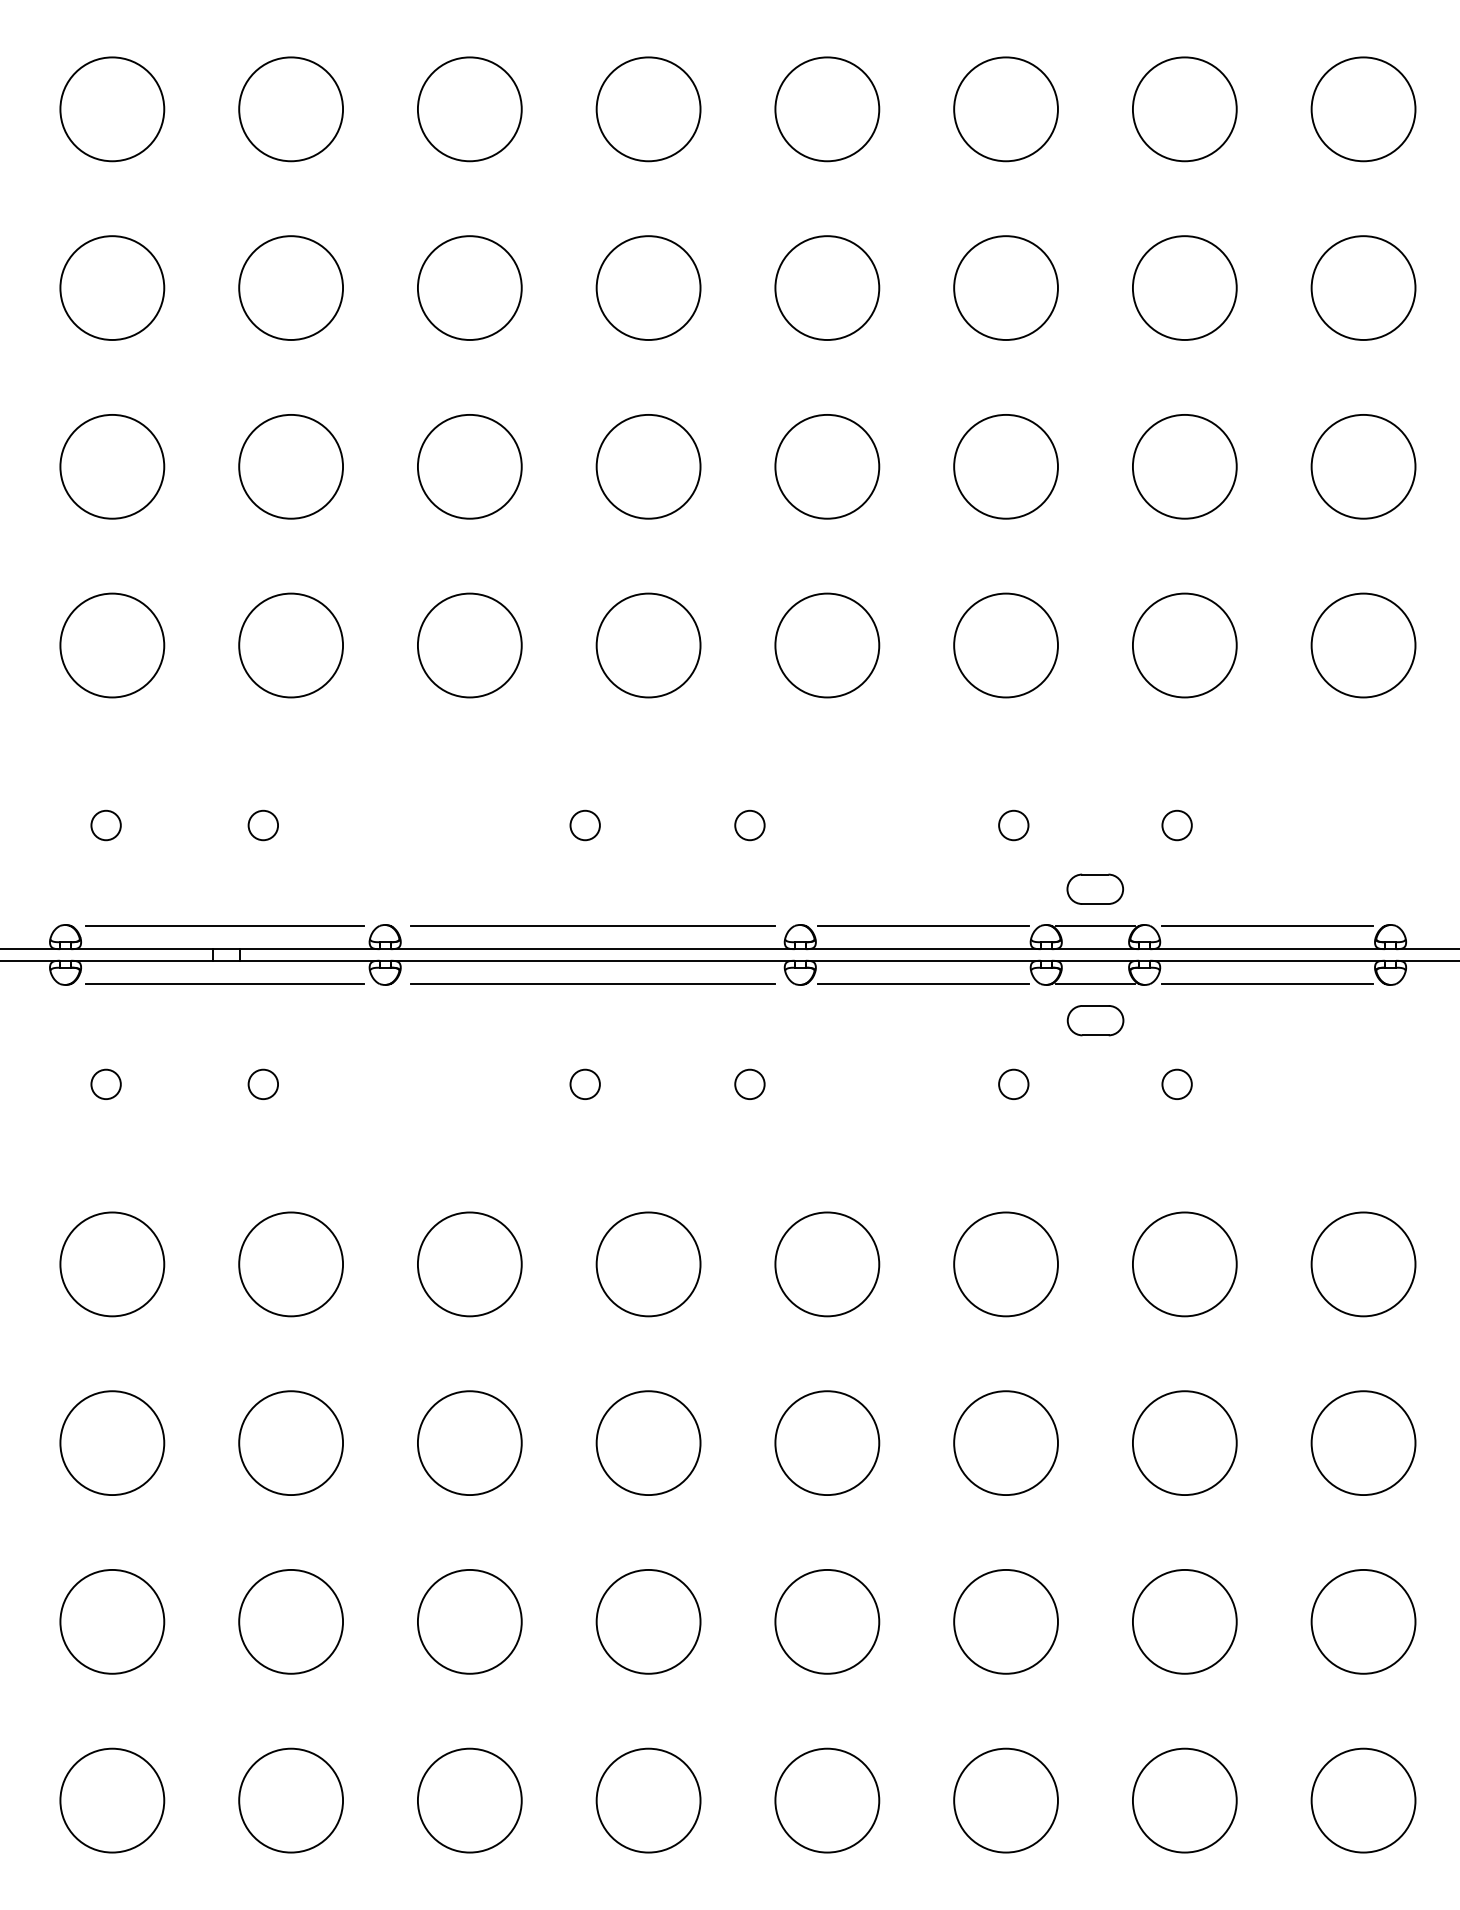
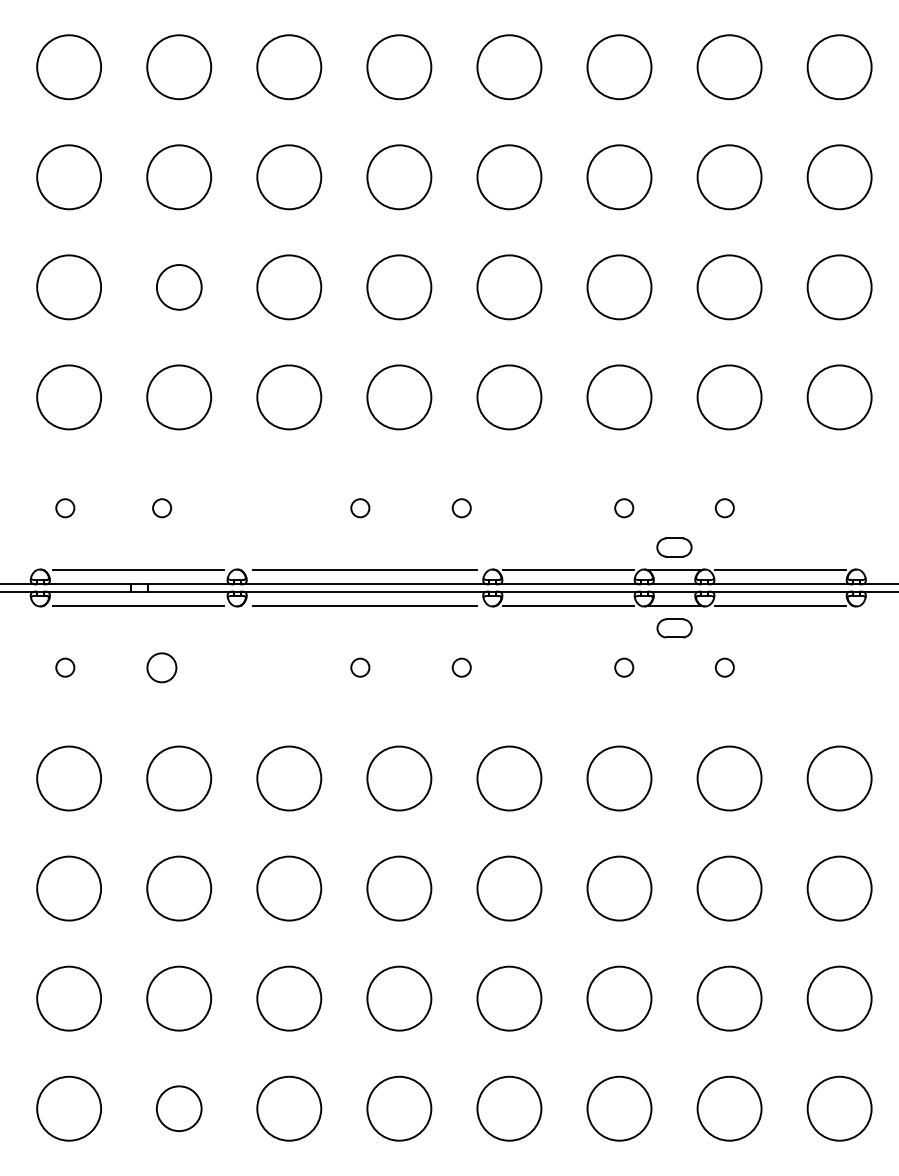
circle: (291, 467) -> (179, 287), size x0.7
circle: (263, 1084) -> (162, 667), size x1.6
circle: (291, 1800) -> (179, 1108), size x0.7

